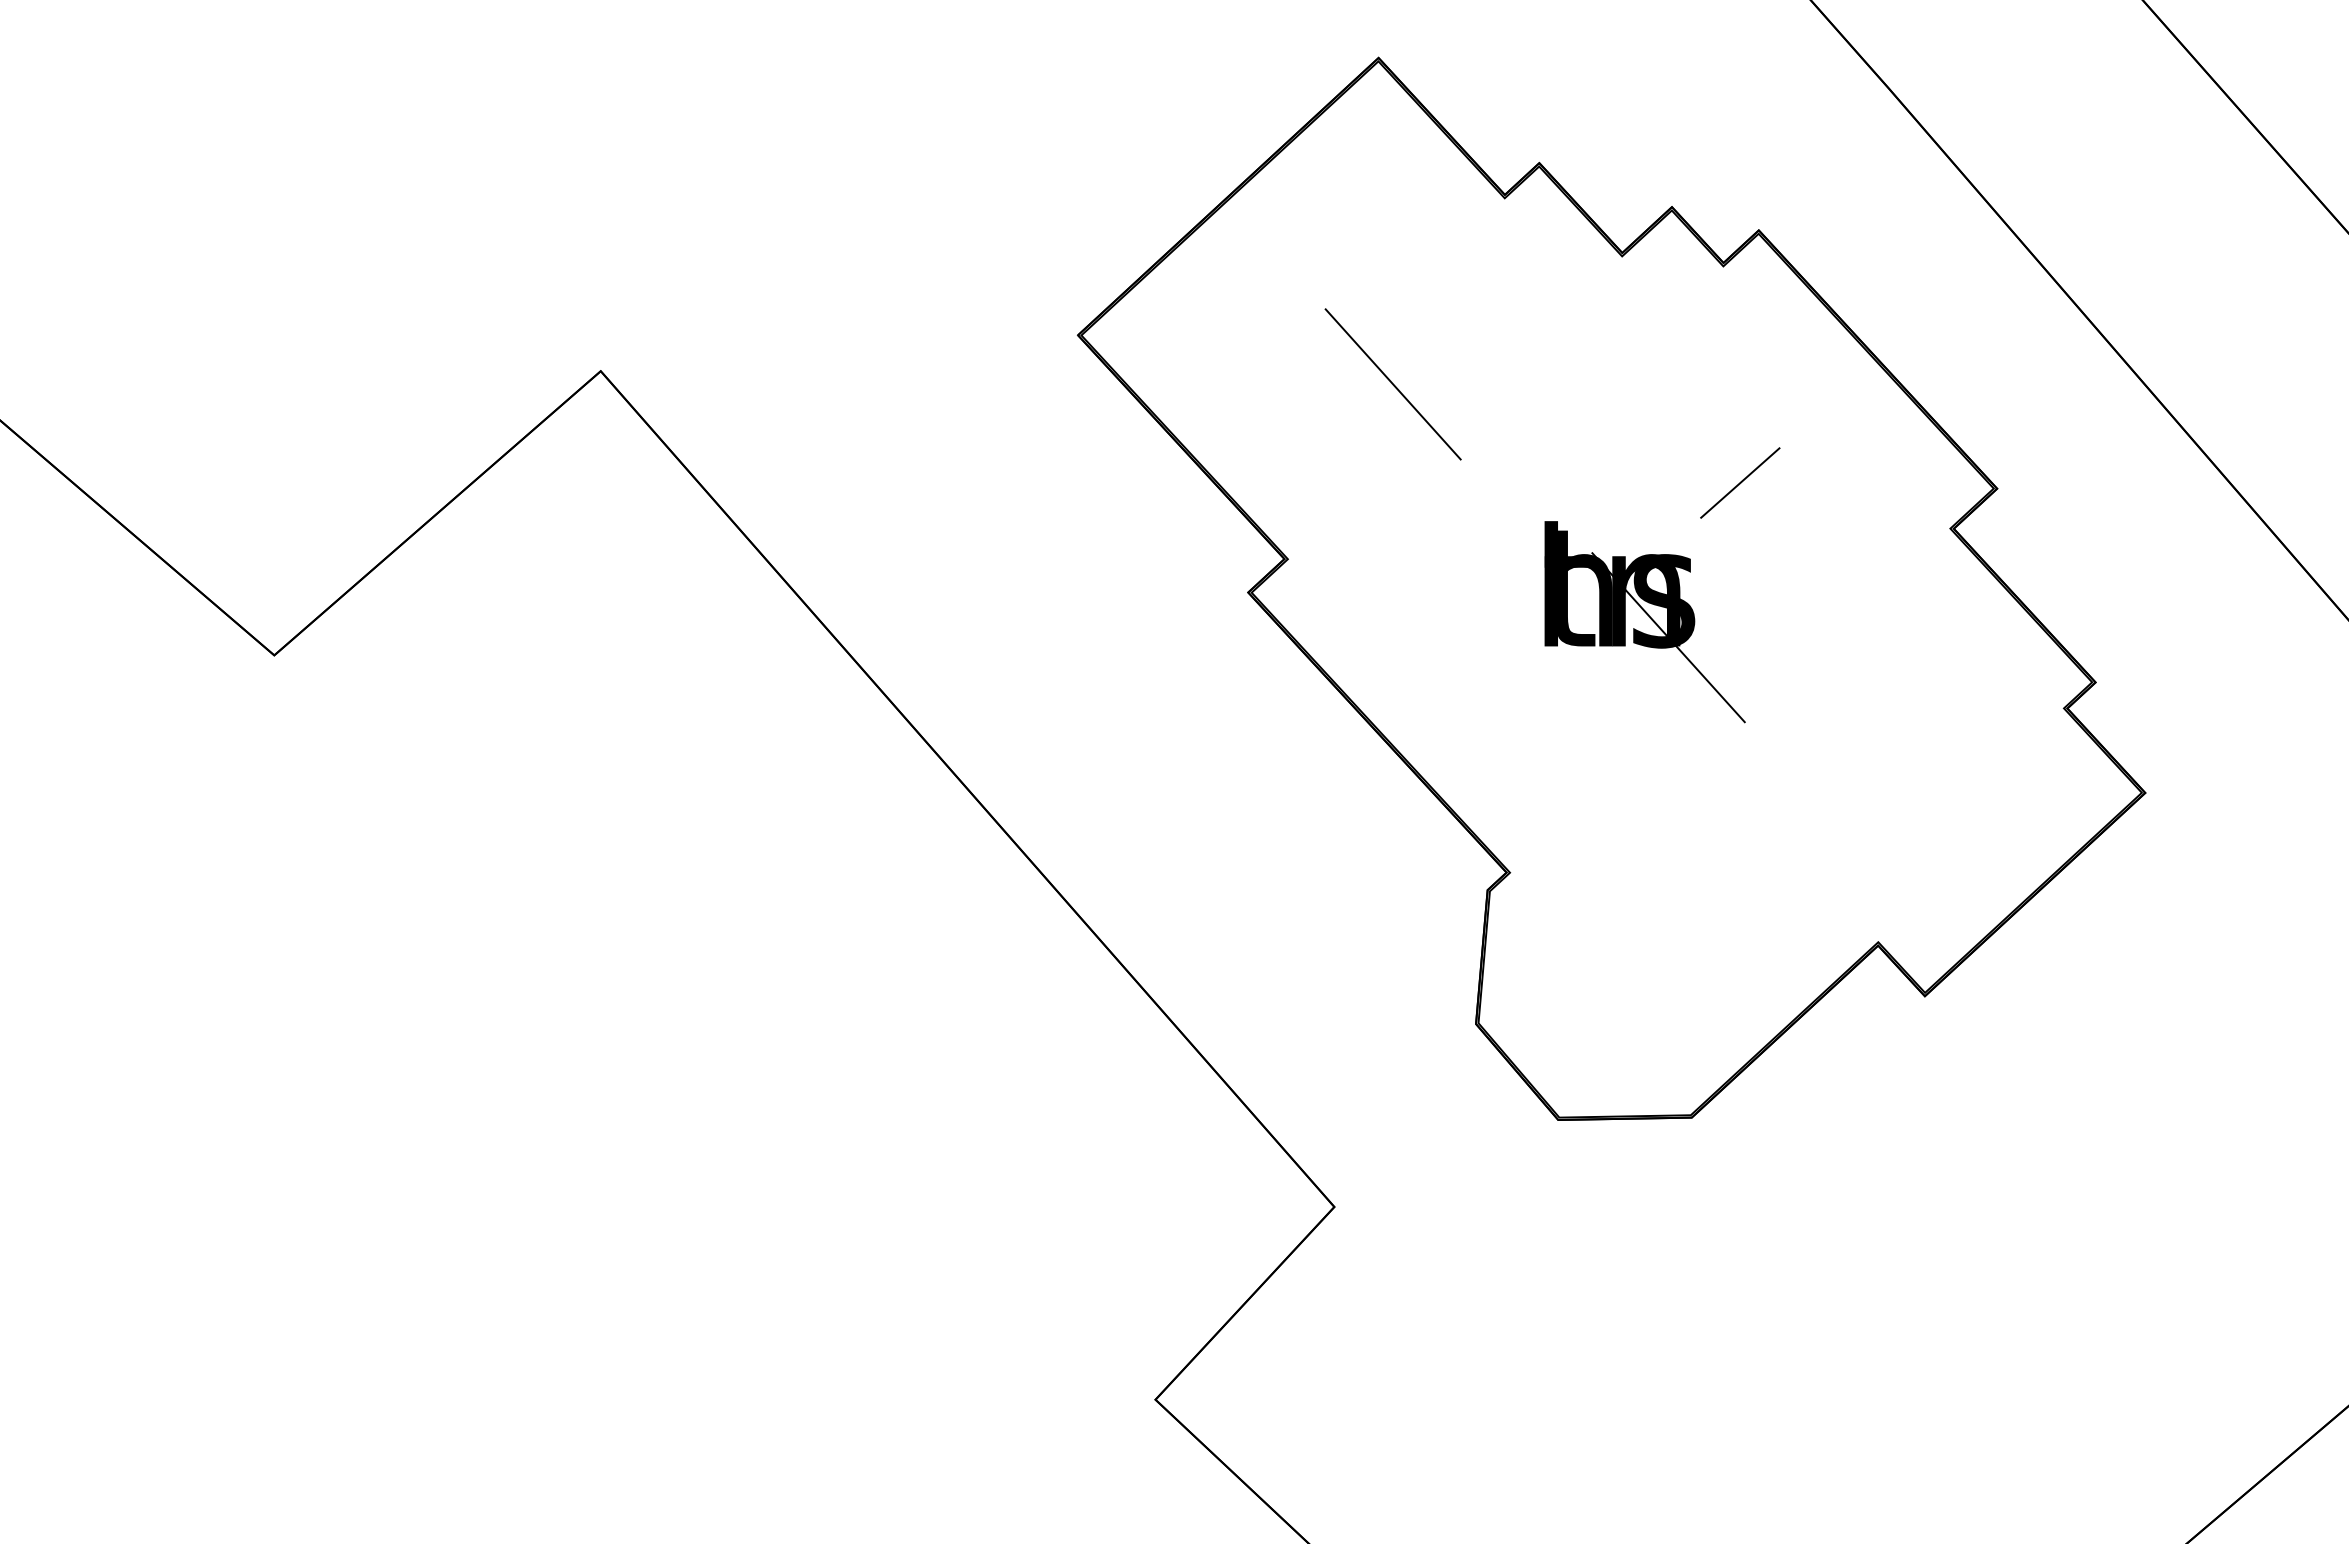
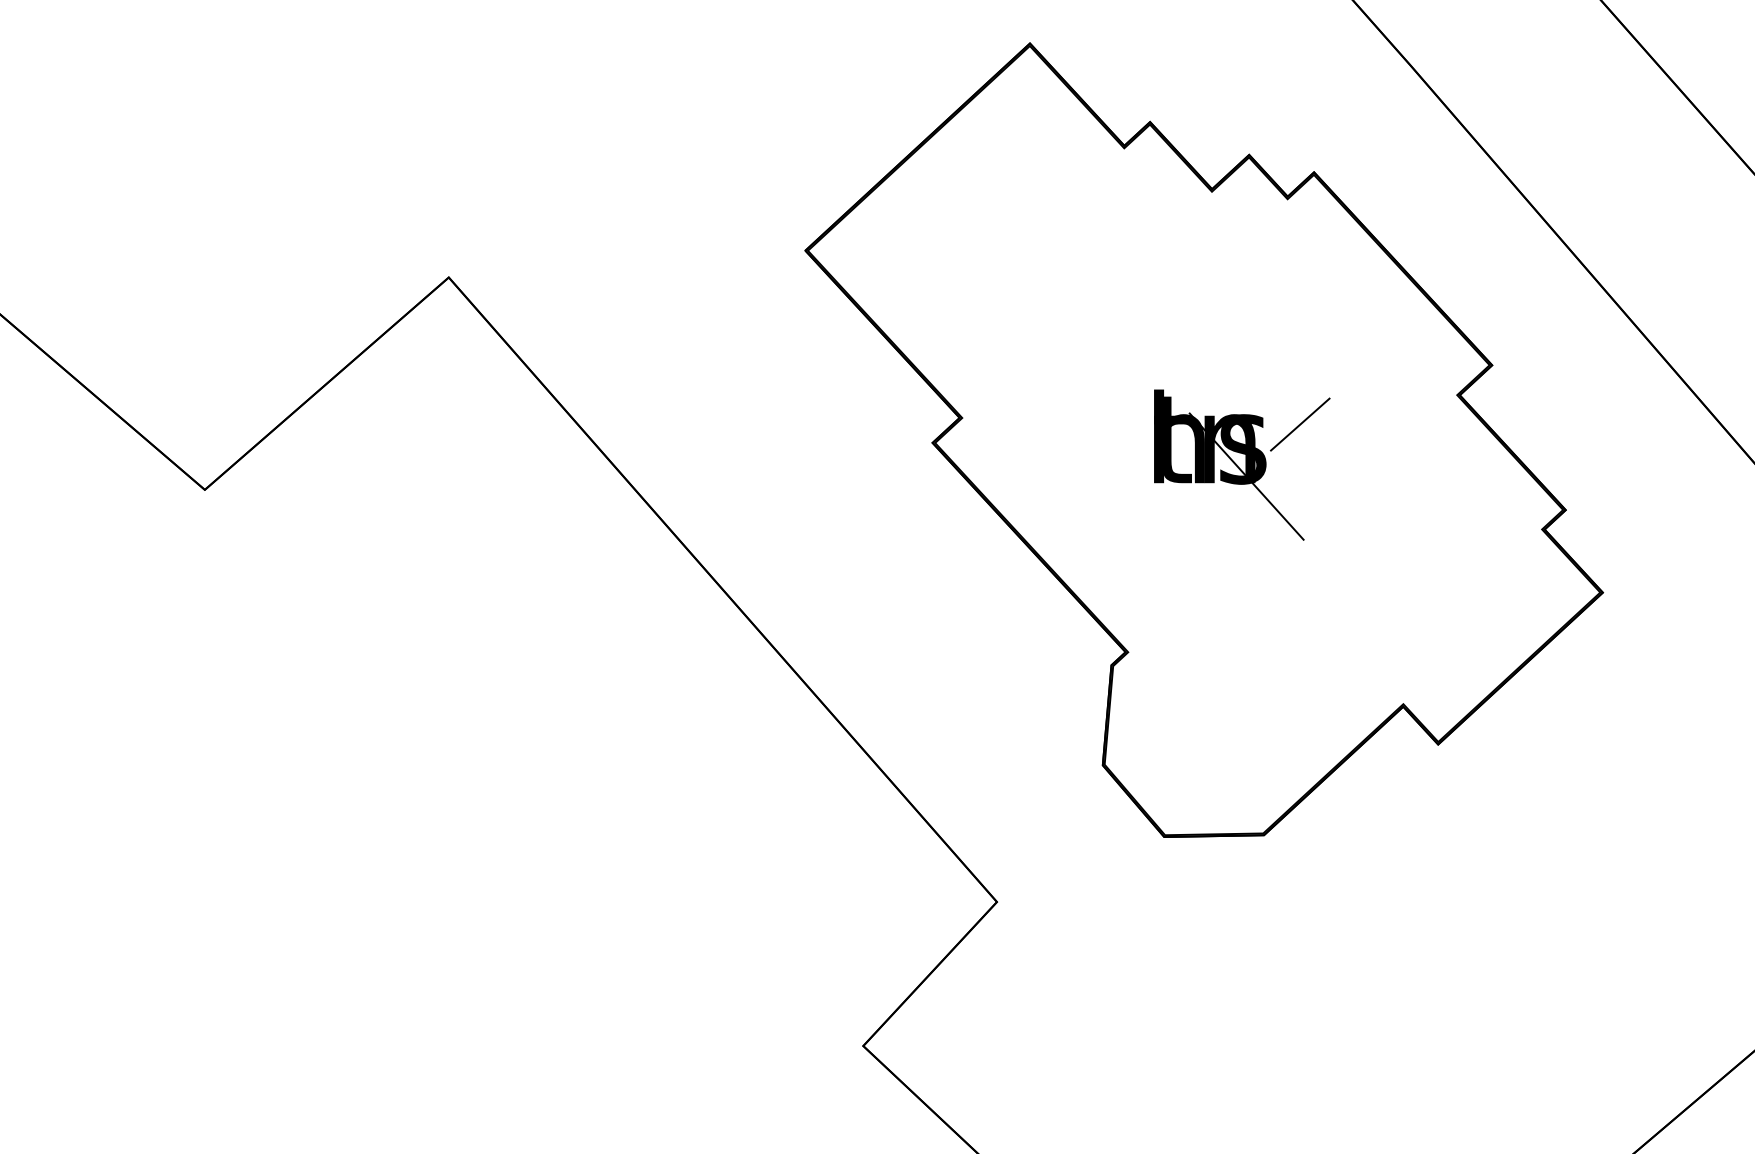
line: (1392, 384) -> (1040, 287), removed
line: (1740, 482) -> (1300, 424), moved

